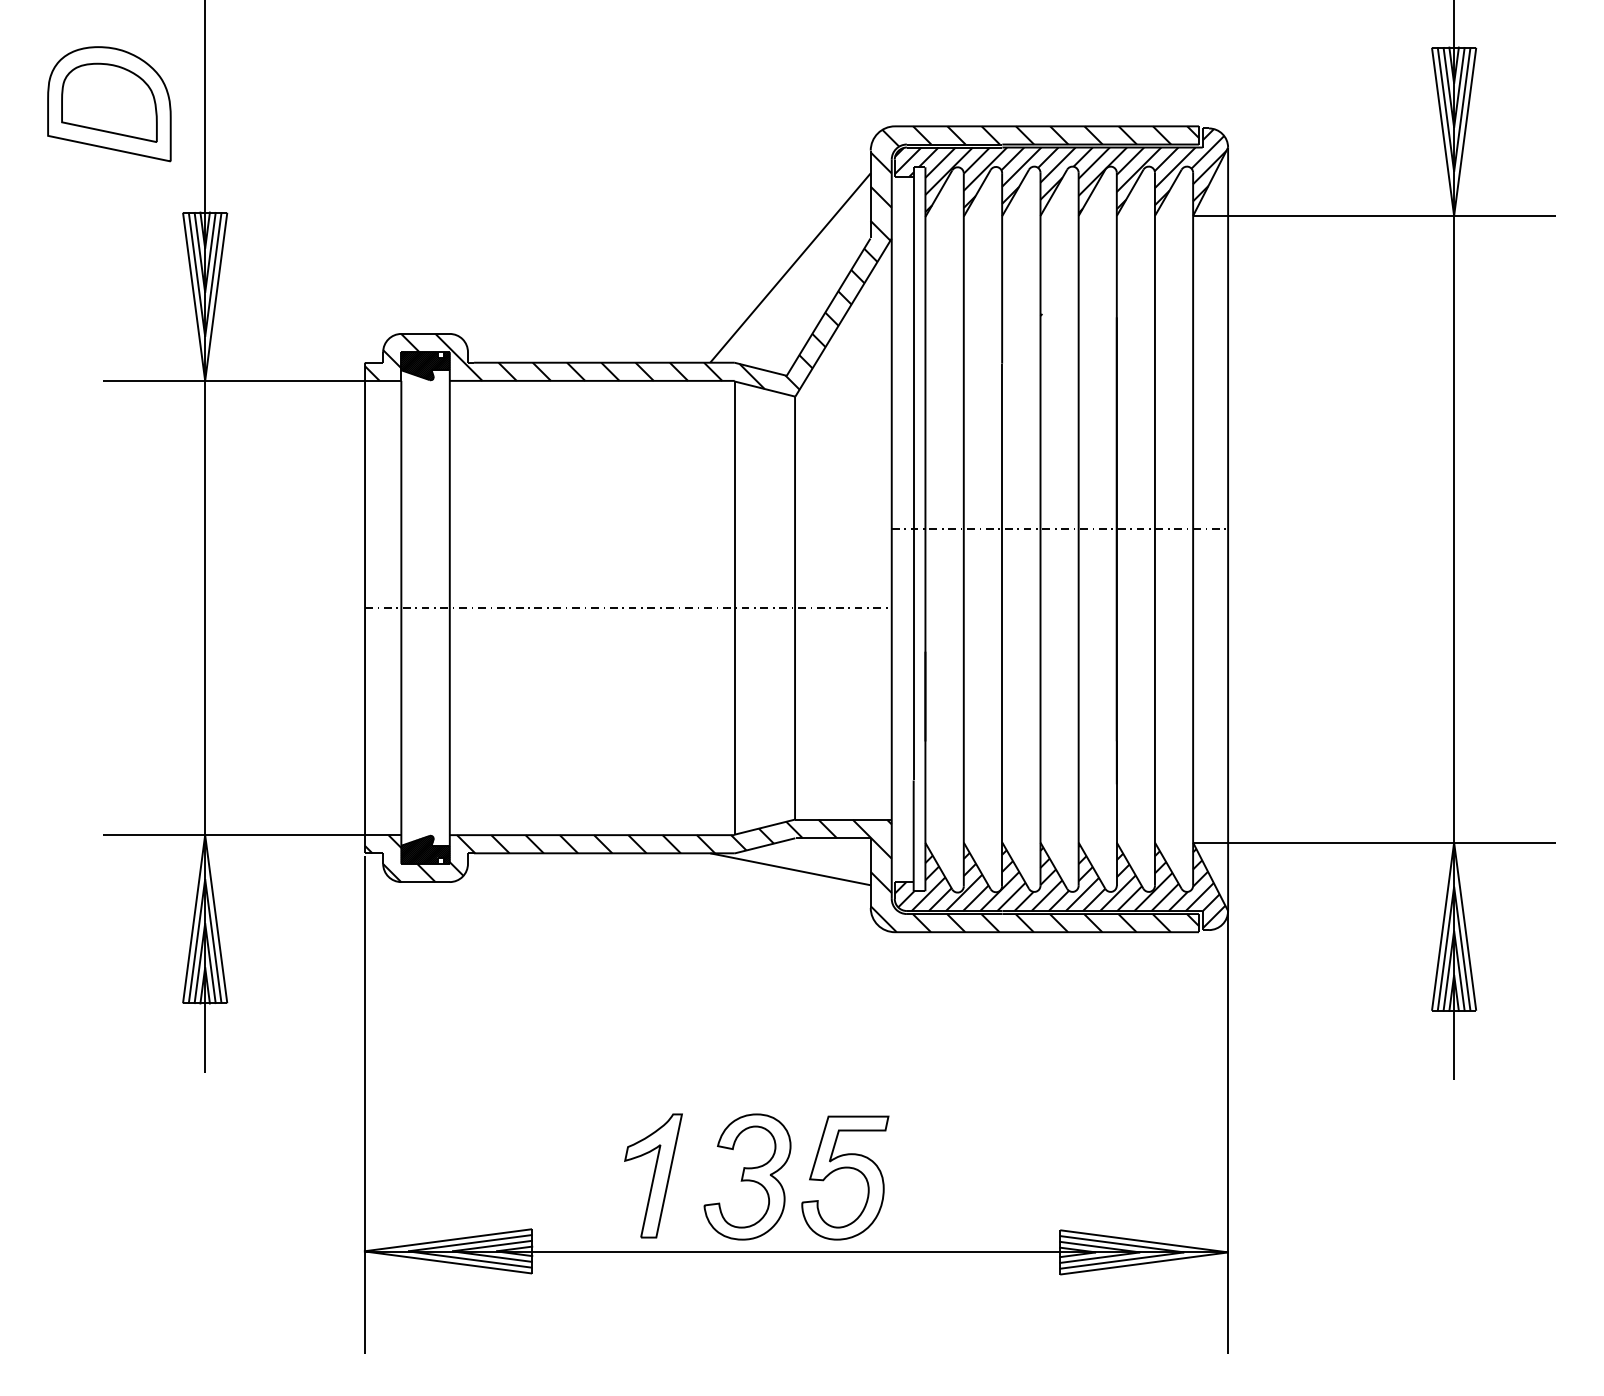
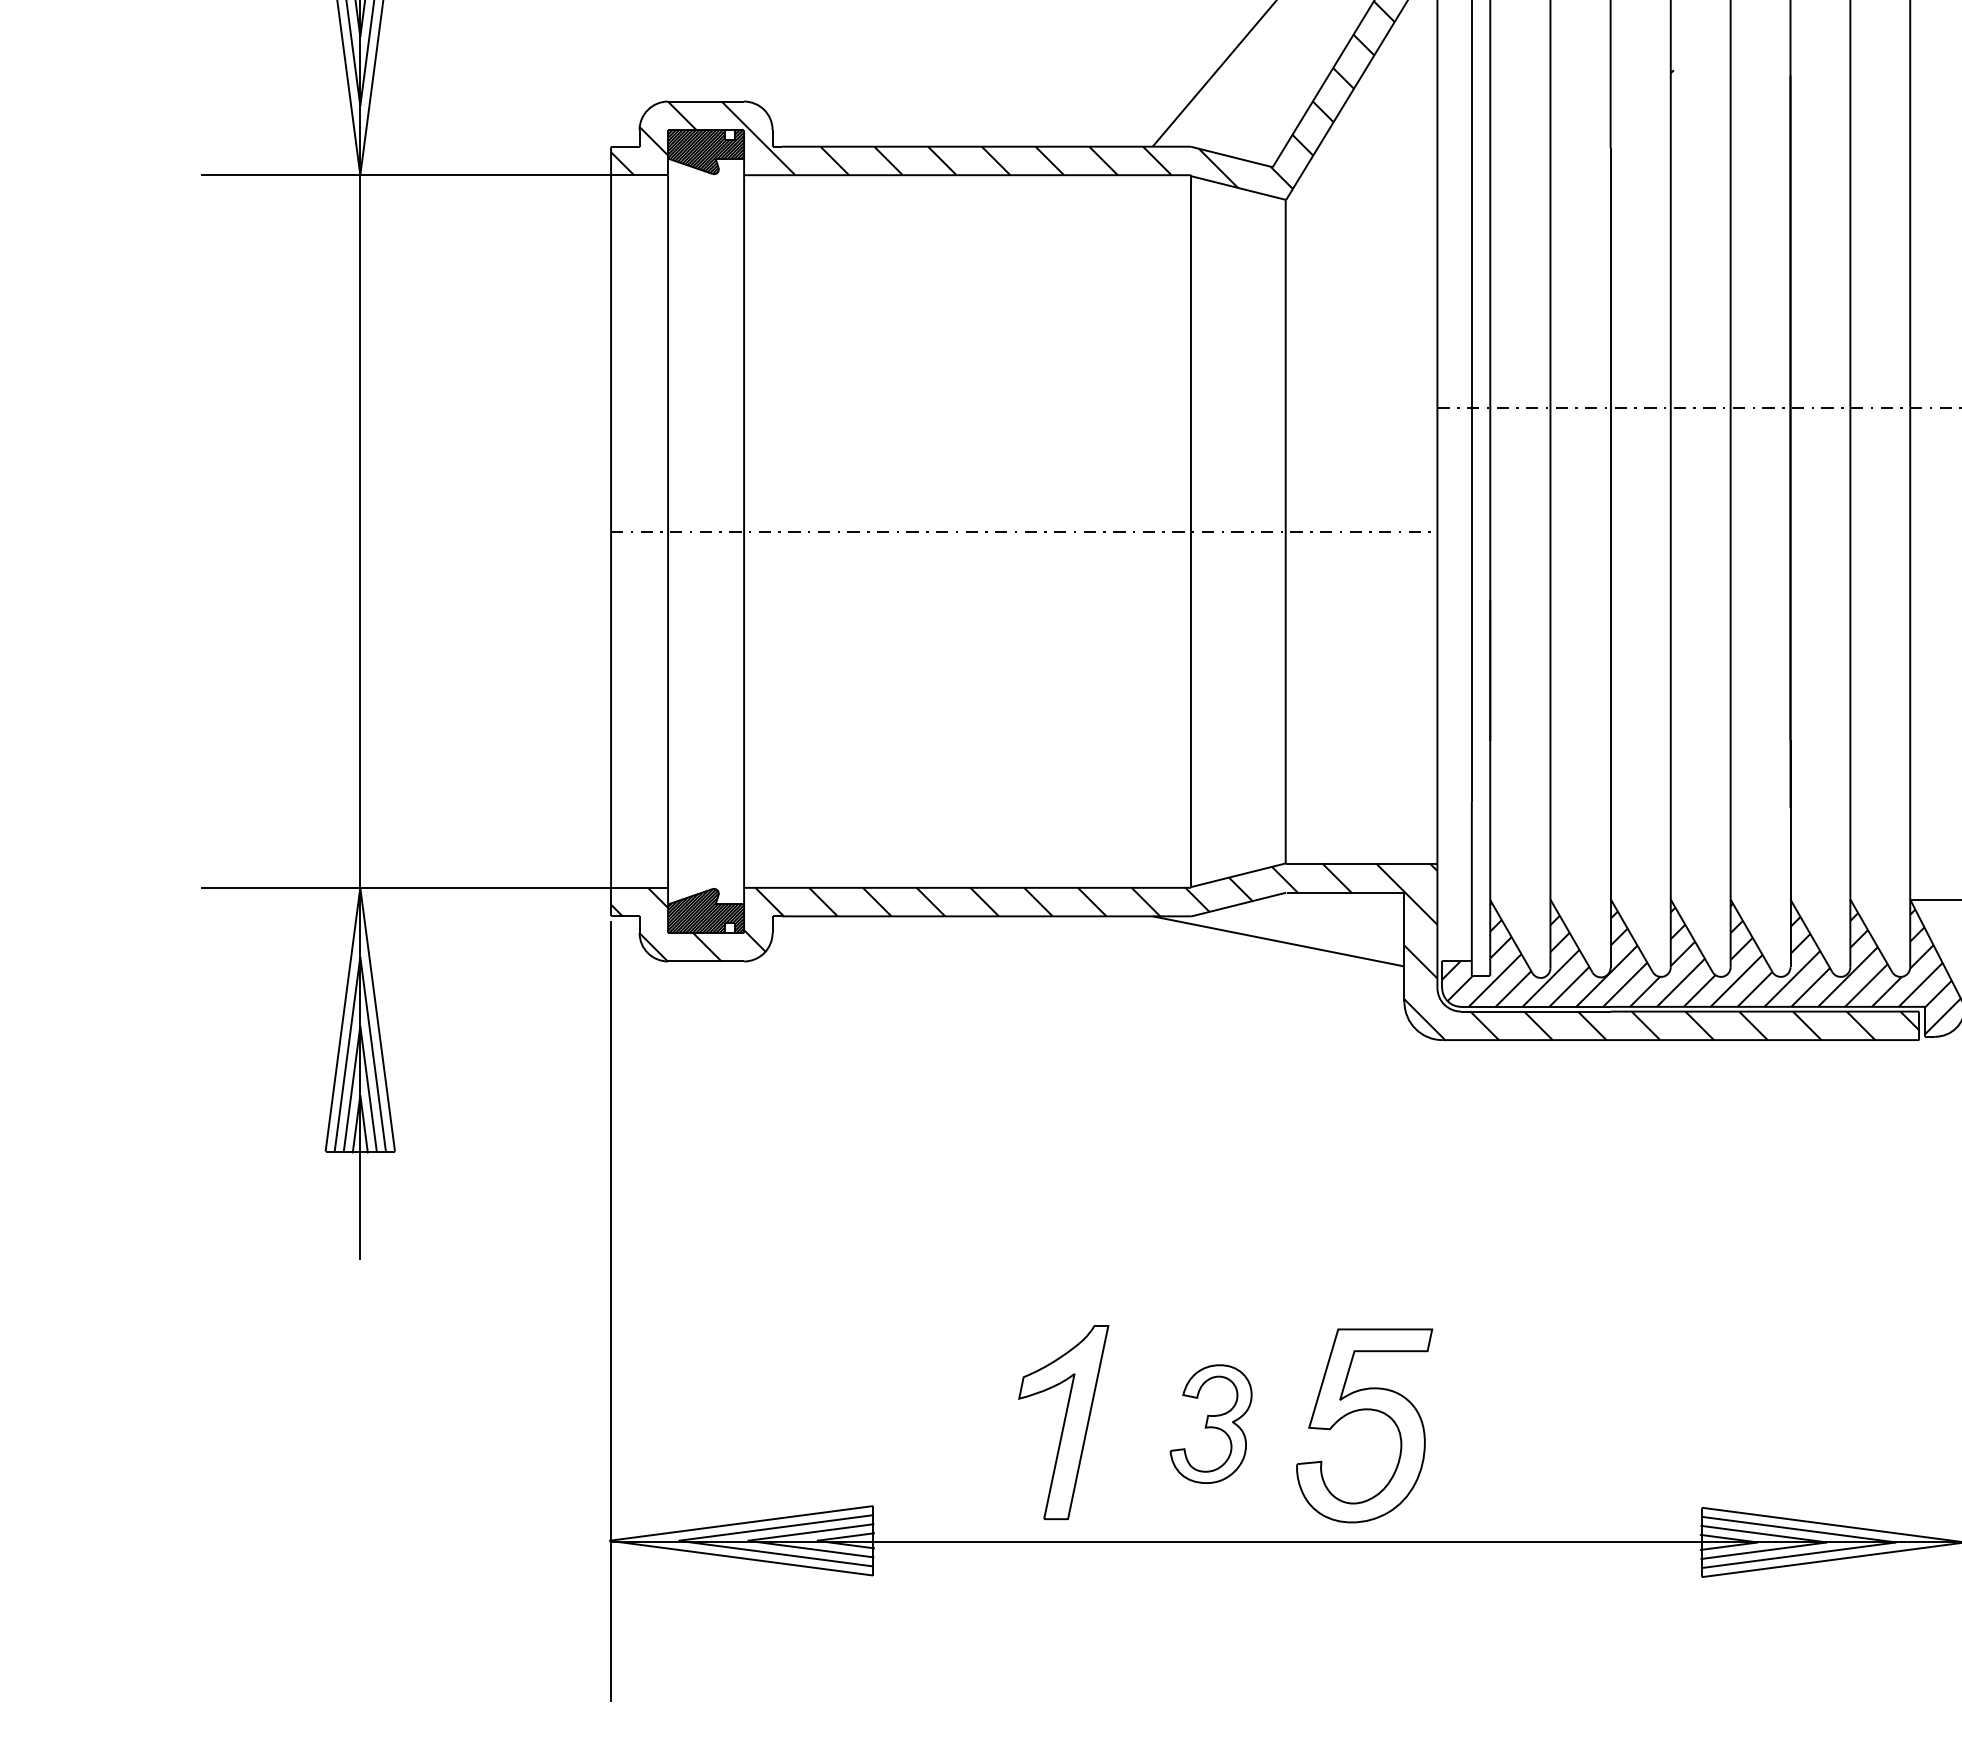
part: (747, 1176) -> (1211, 1423), size x0.6

